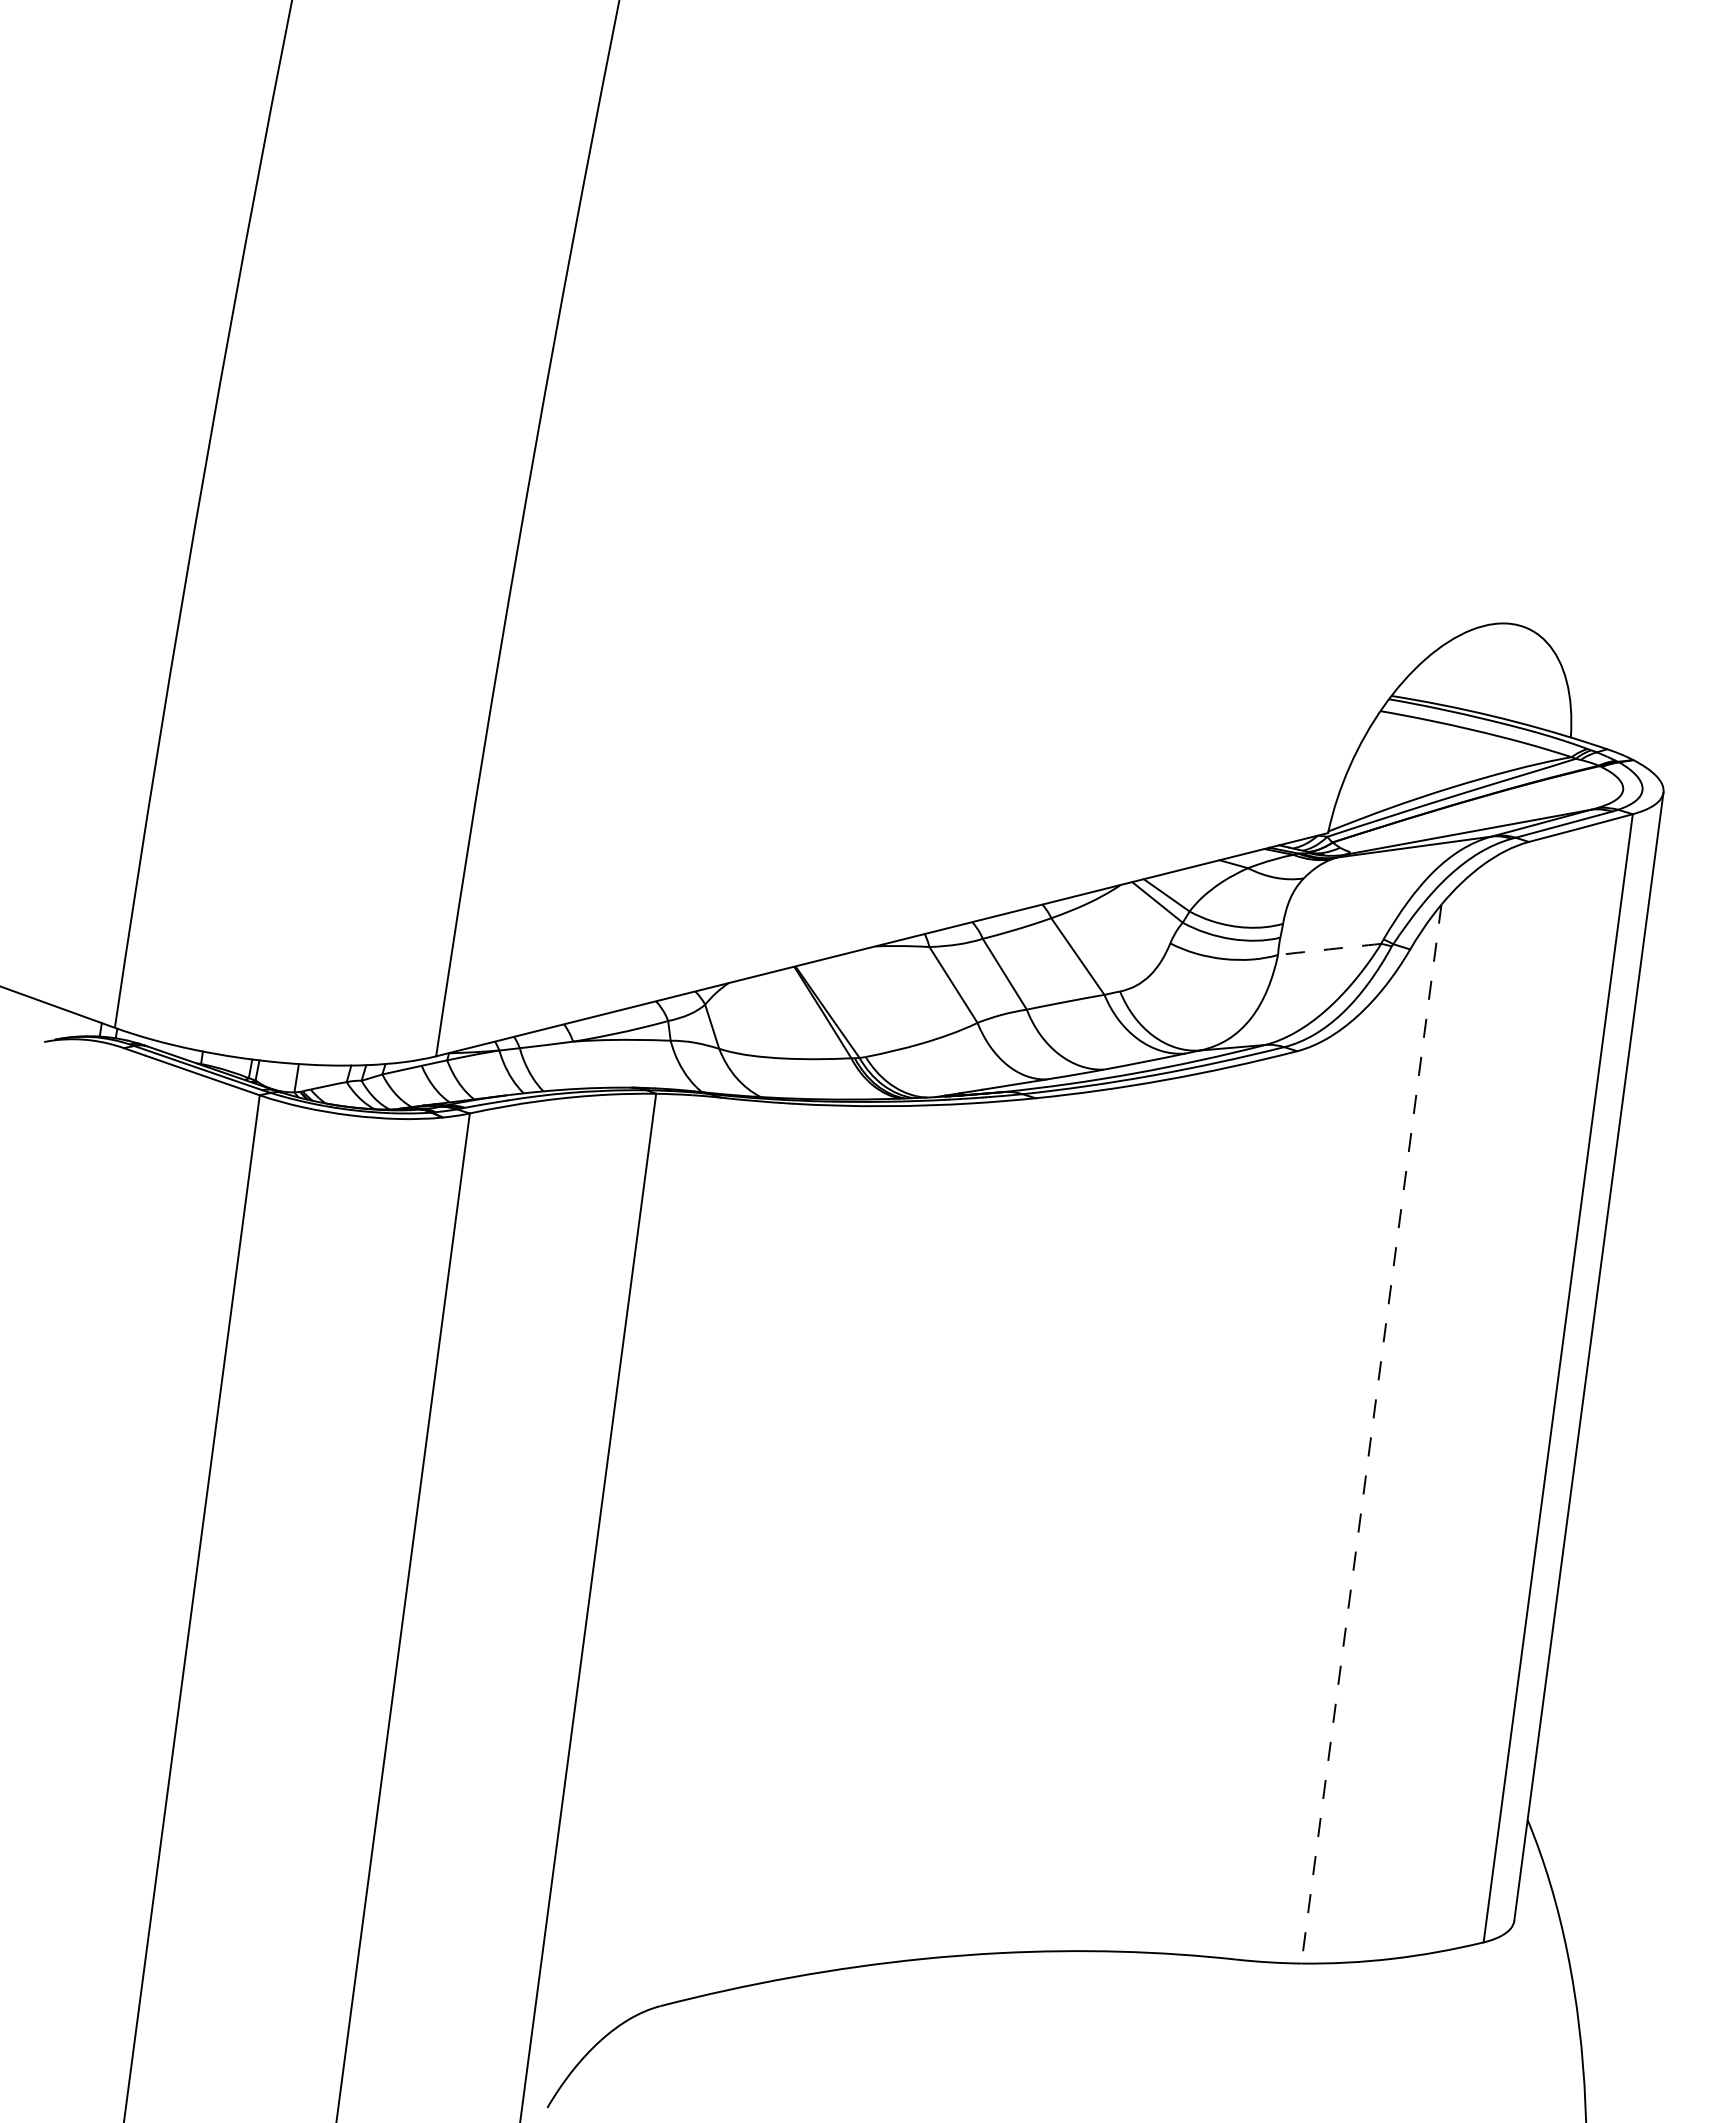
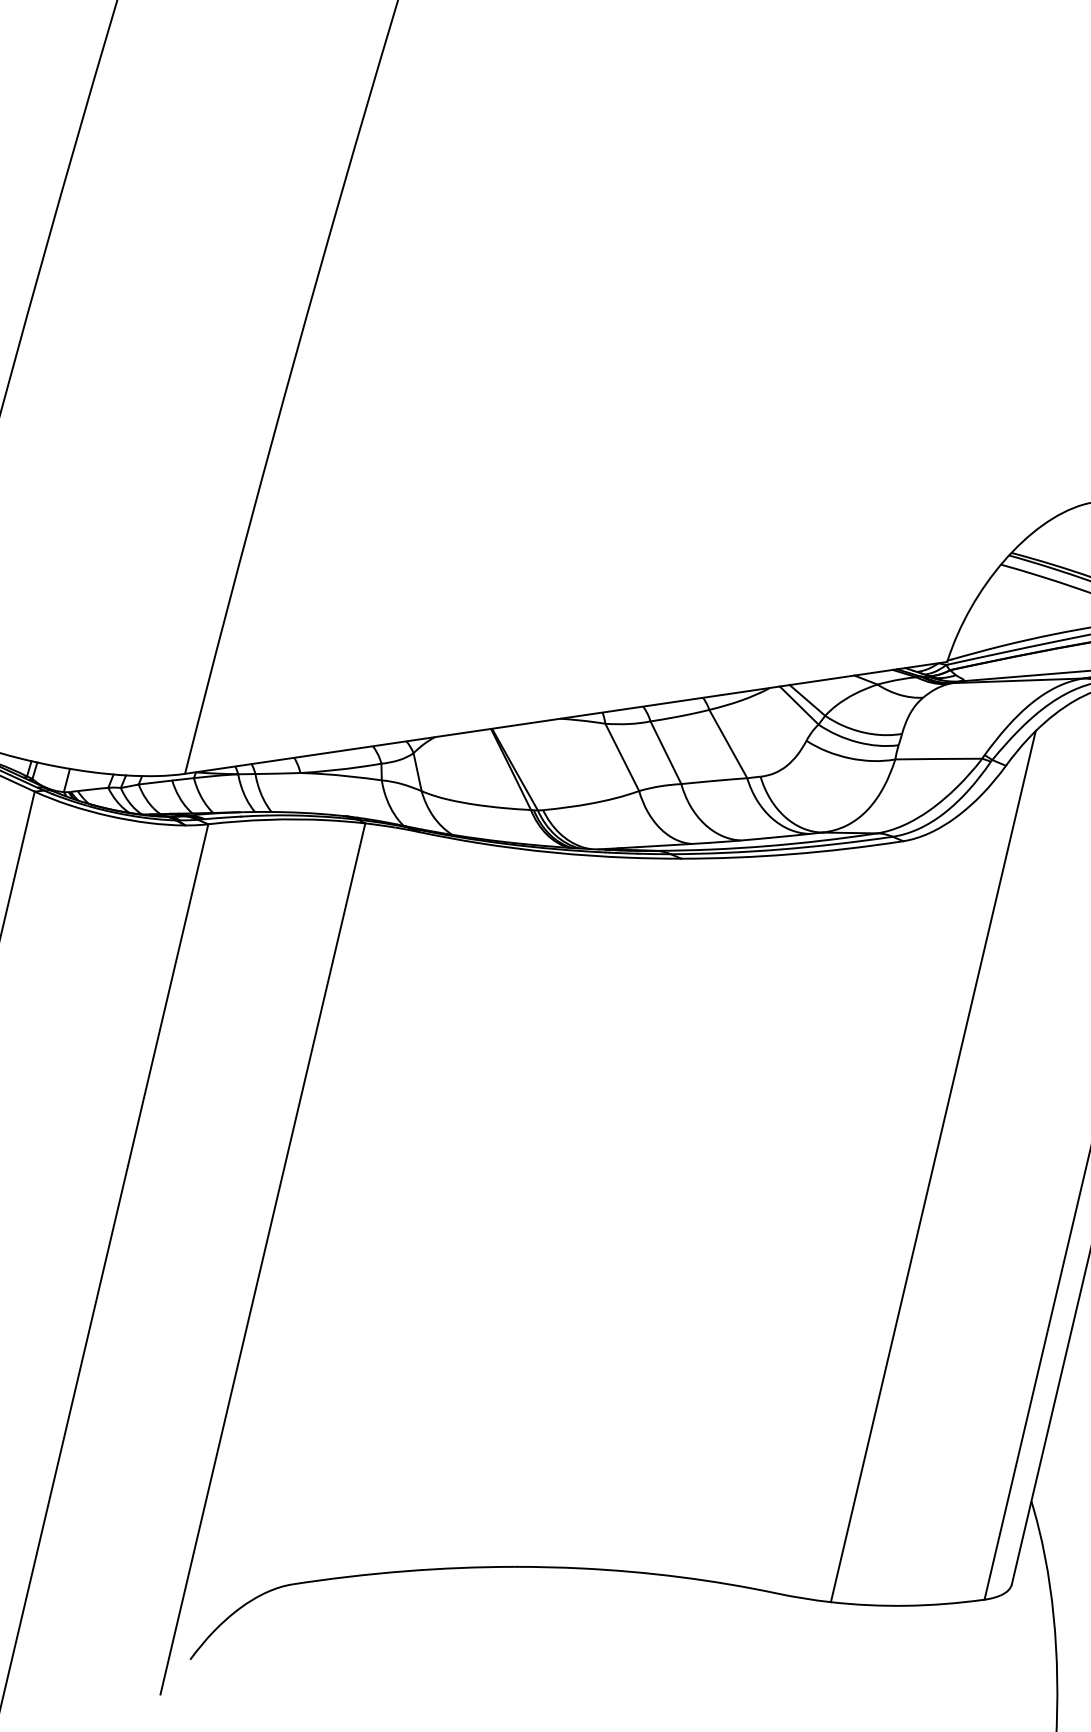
arc: (1329, 949) -> (938, 759), dashed -> solid
line: (1371, 1434) -> (933, 1166), dashed -> solid

